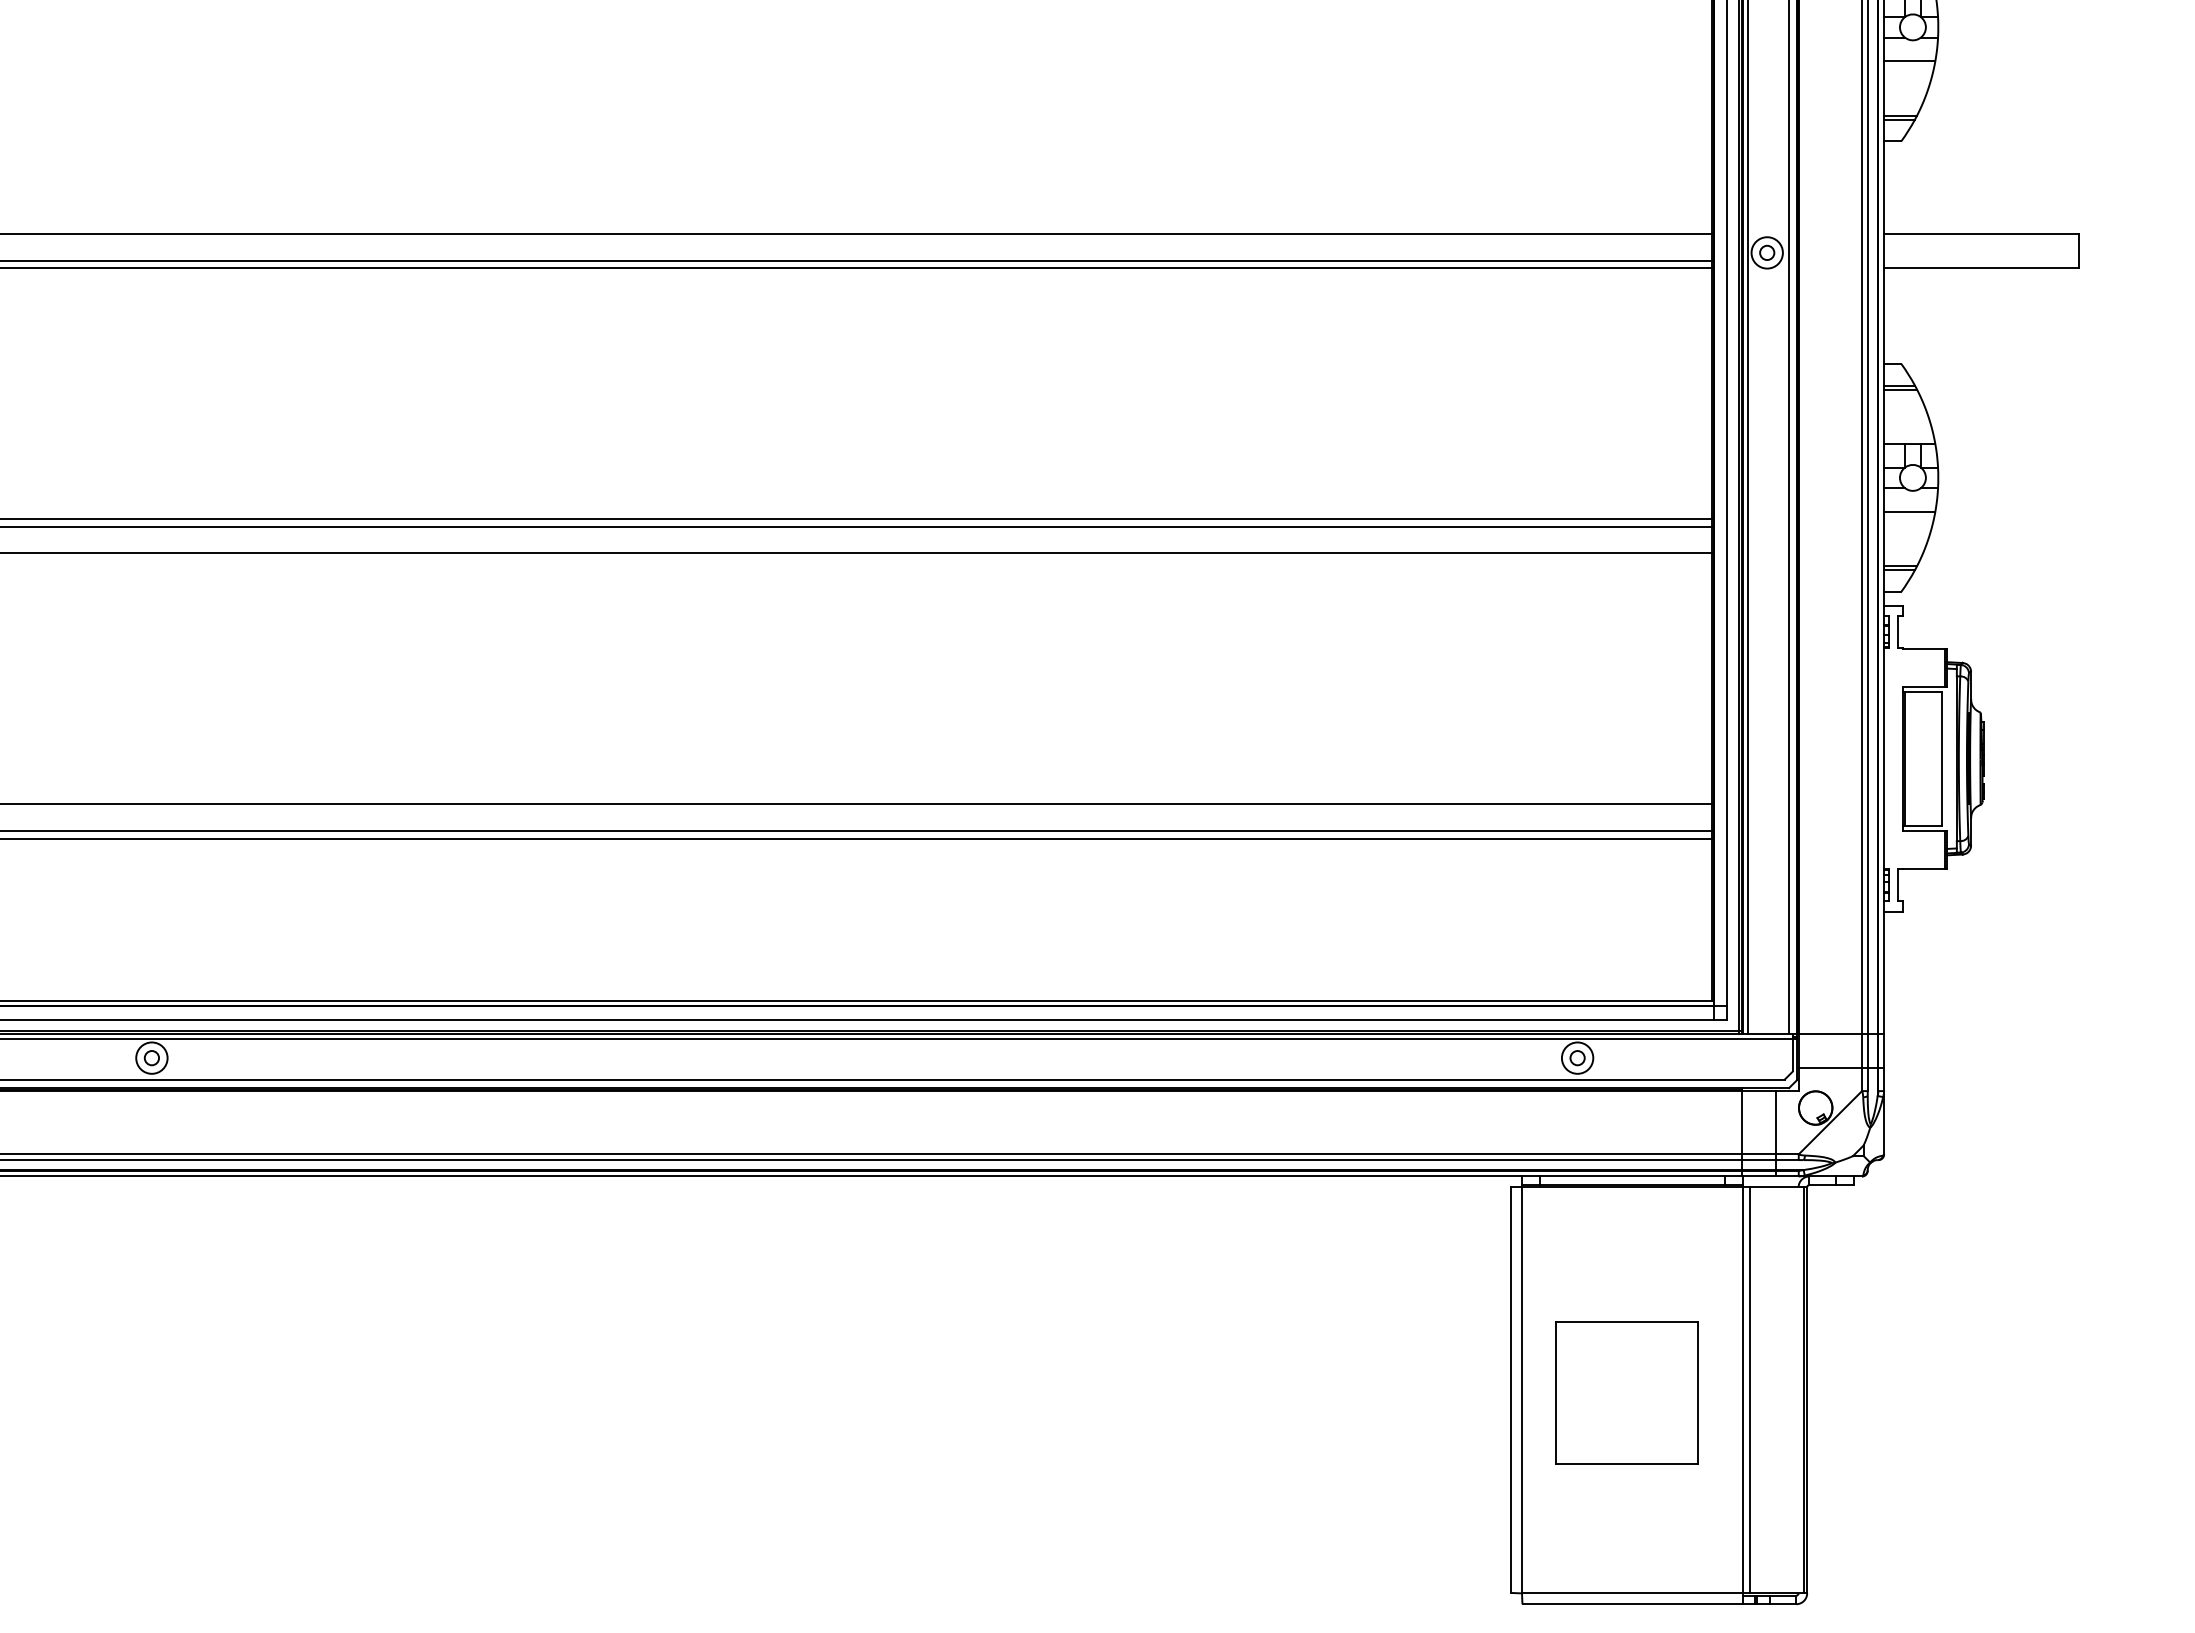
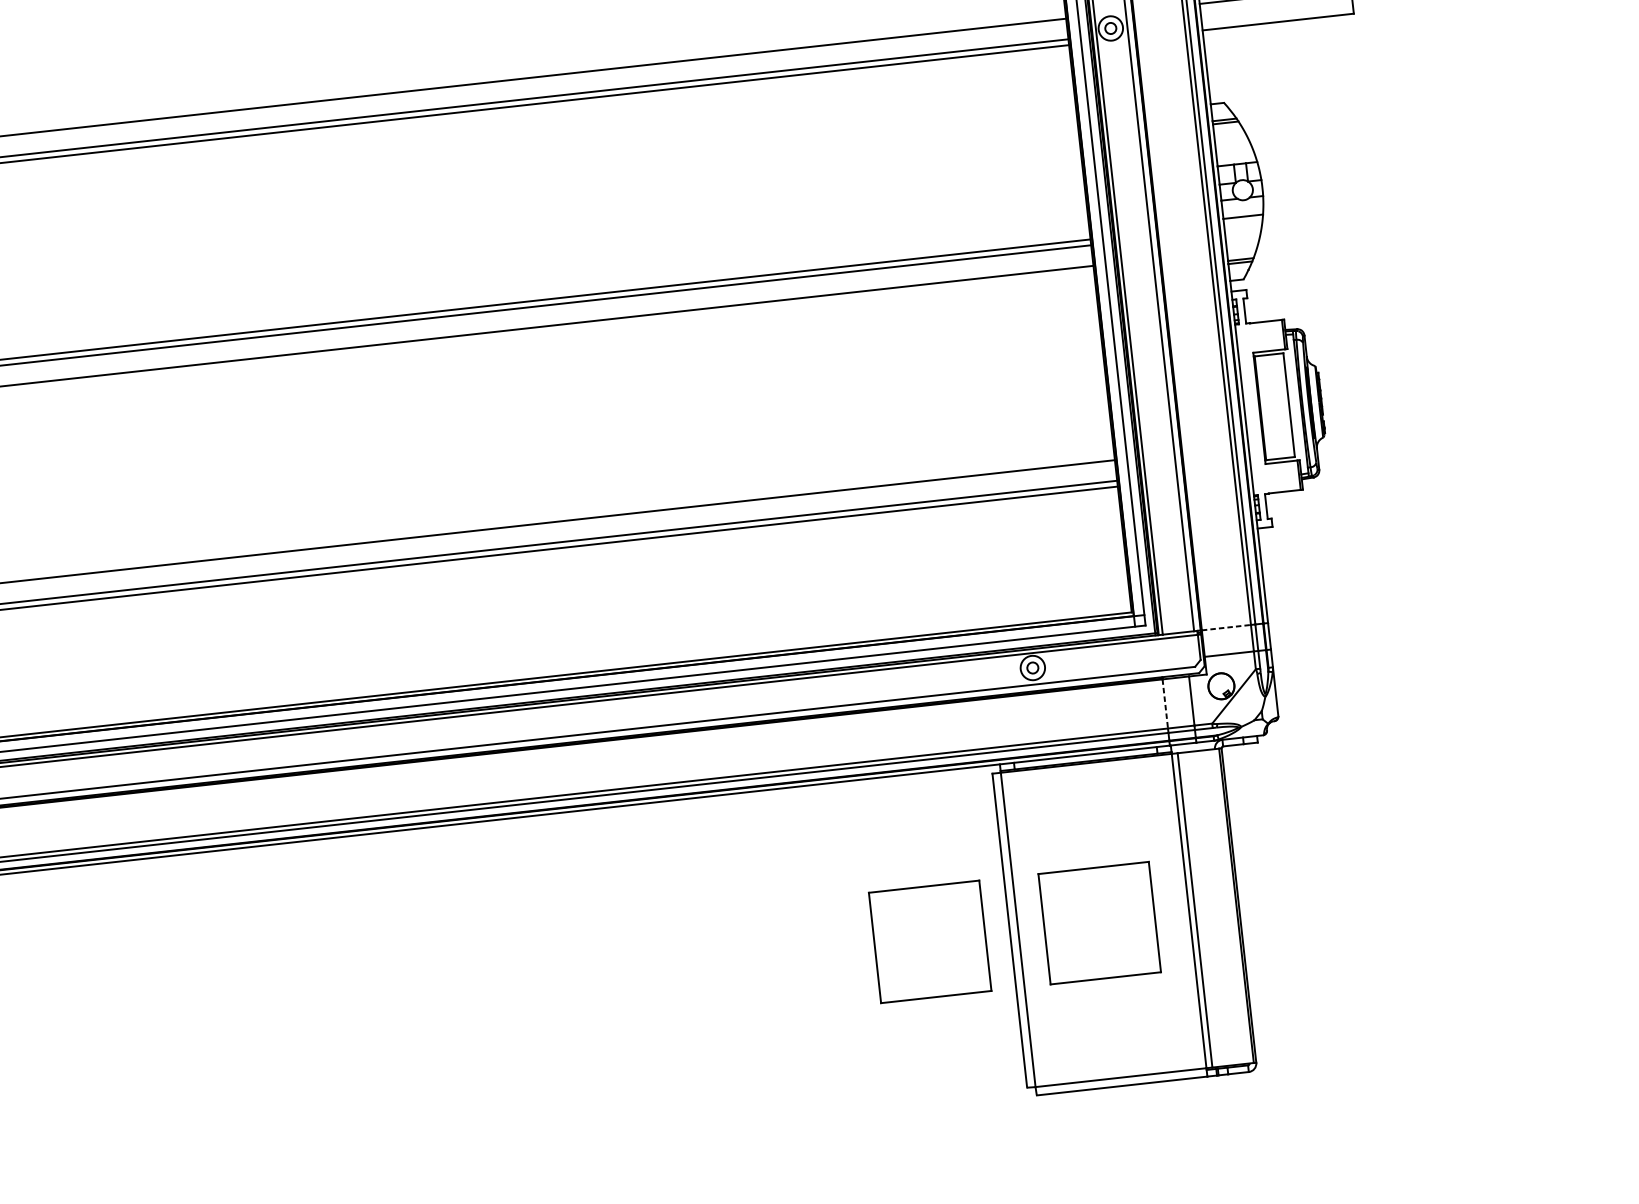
line: (1830, 1033) -> (1226, 627), solid -> dashed
line: (1741, 1122) -> (1165, 703), solid -> dashed
part: (1407, 1392) -> (929, 941), added

